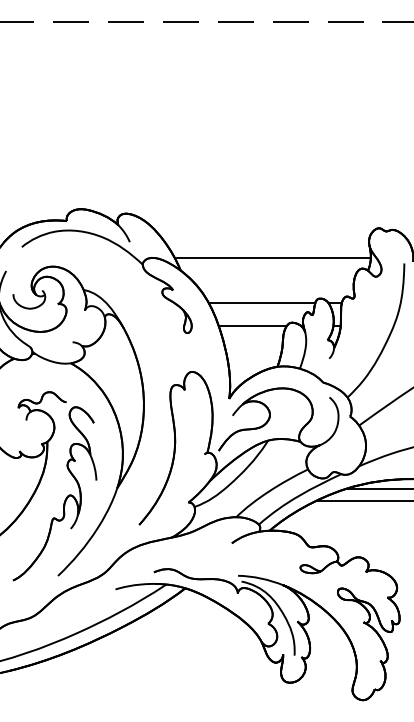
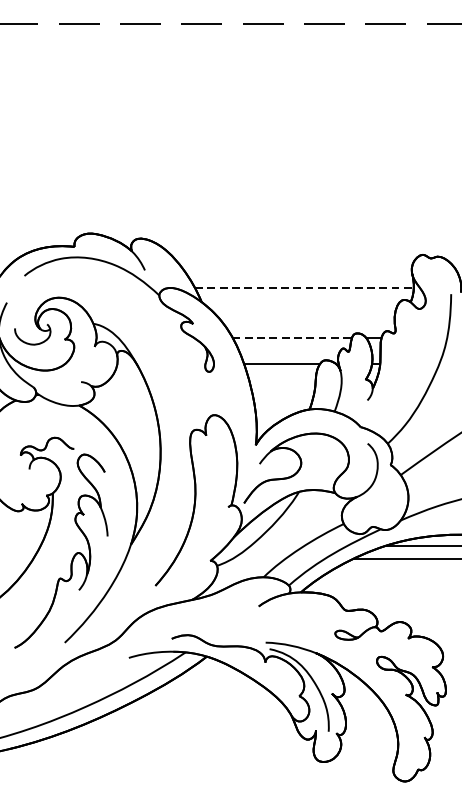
line: (272, 258) -> (304, 288), solid -> dashed
line: (261, 302) -> (291, 337), solid -> dashed

